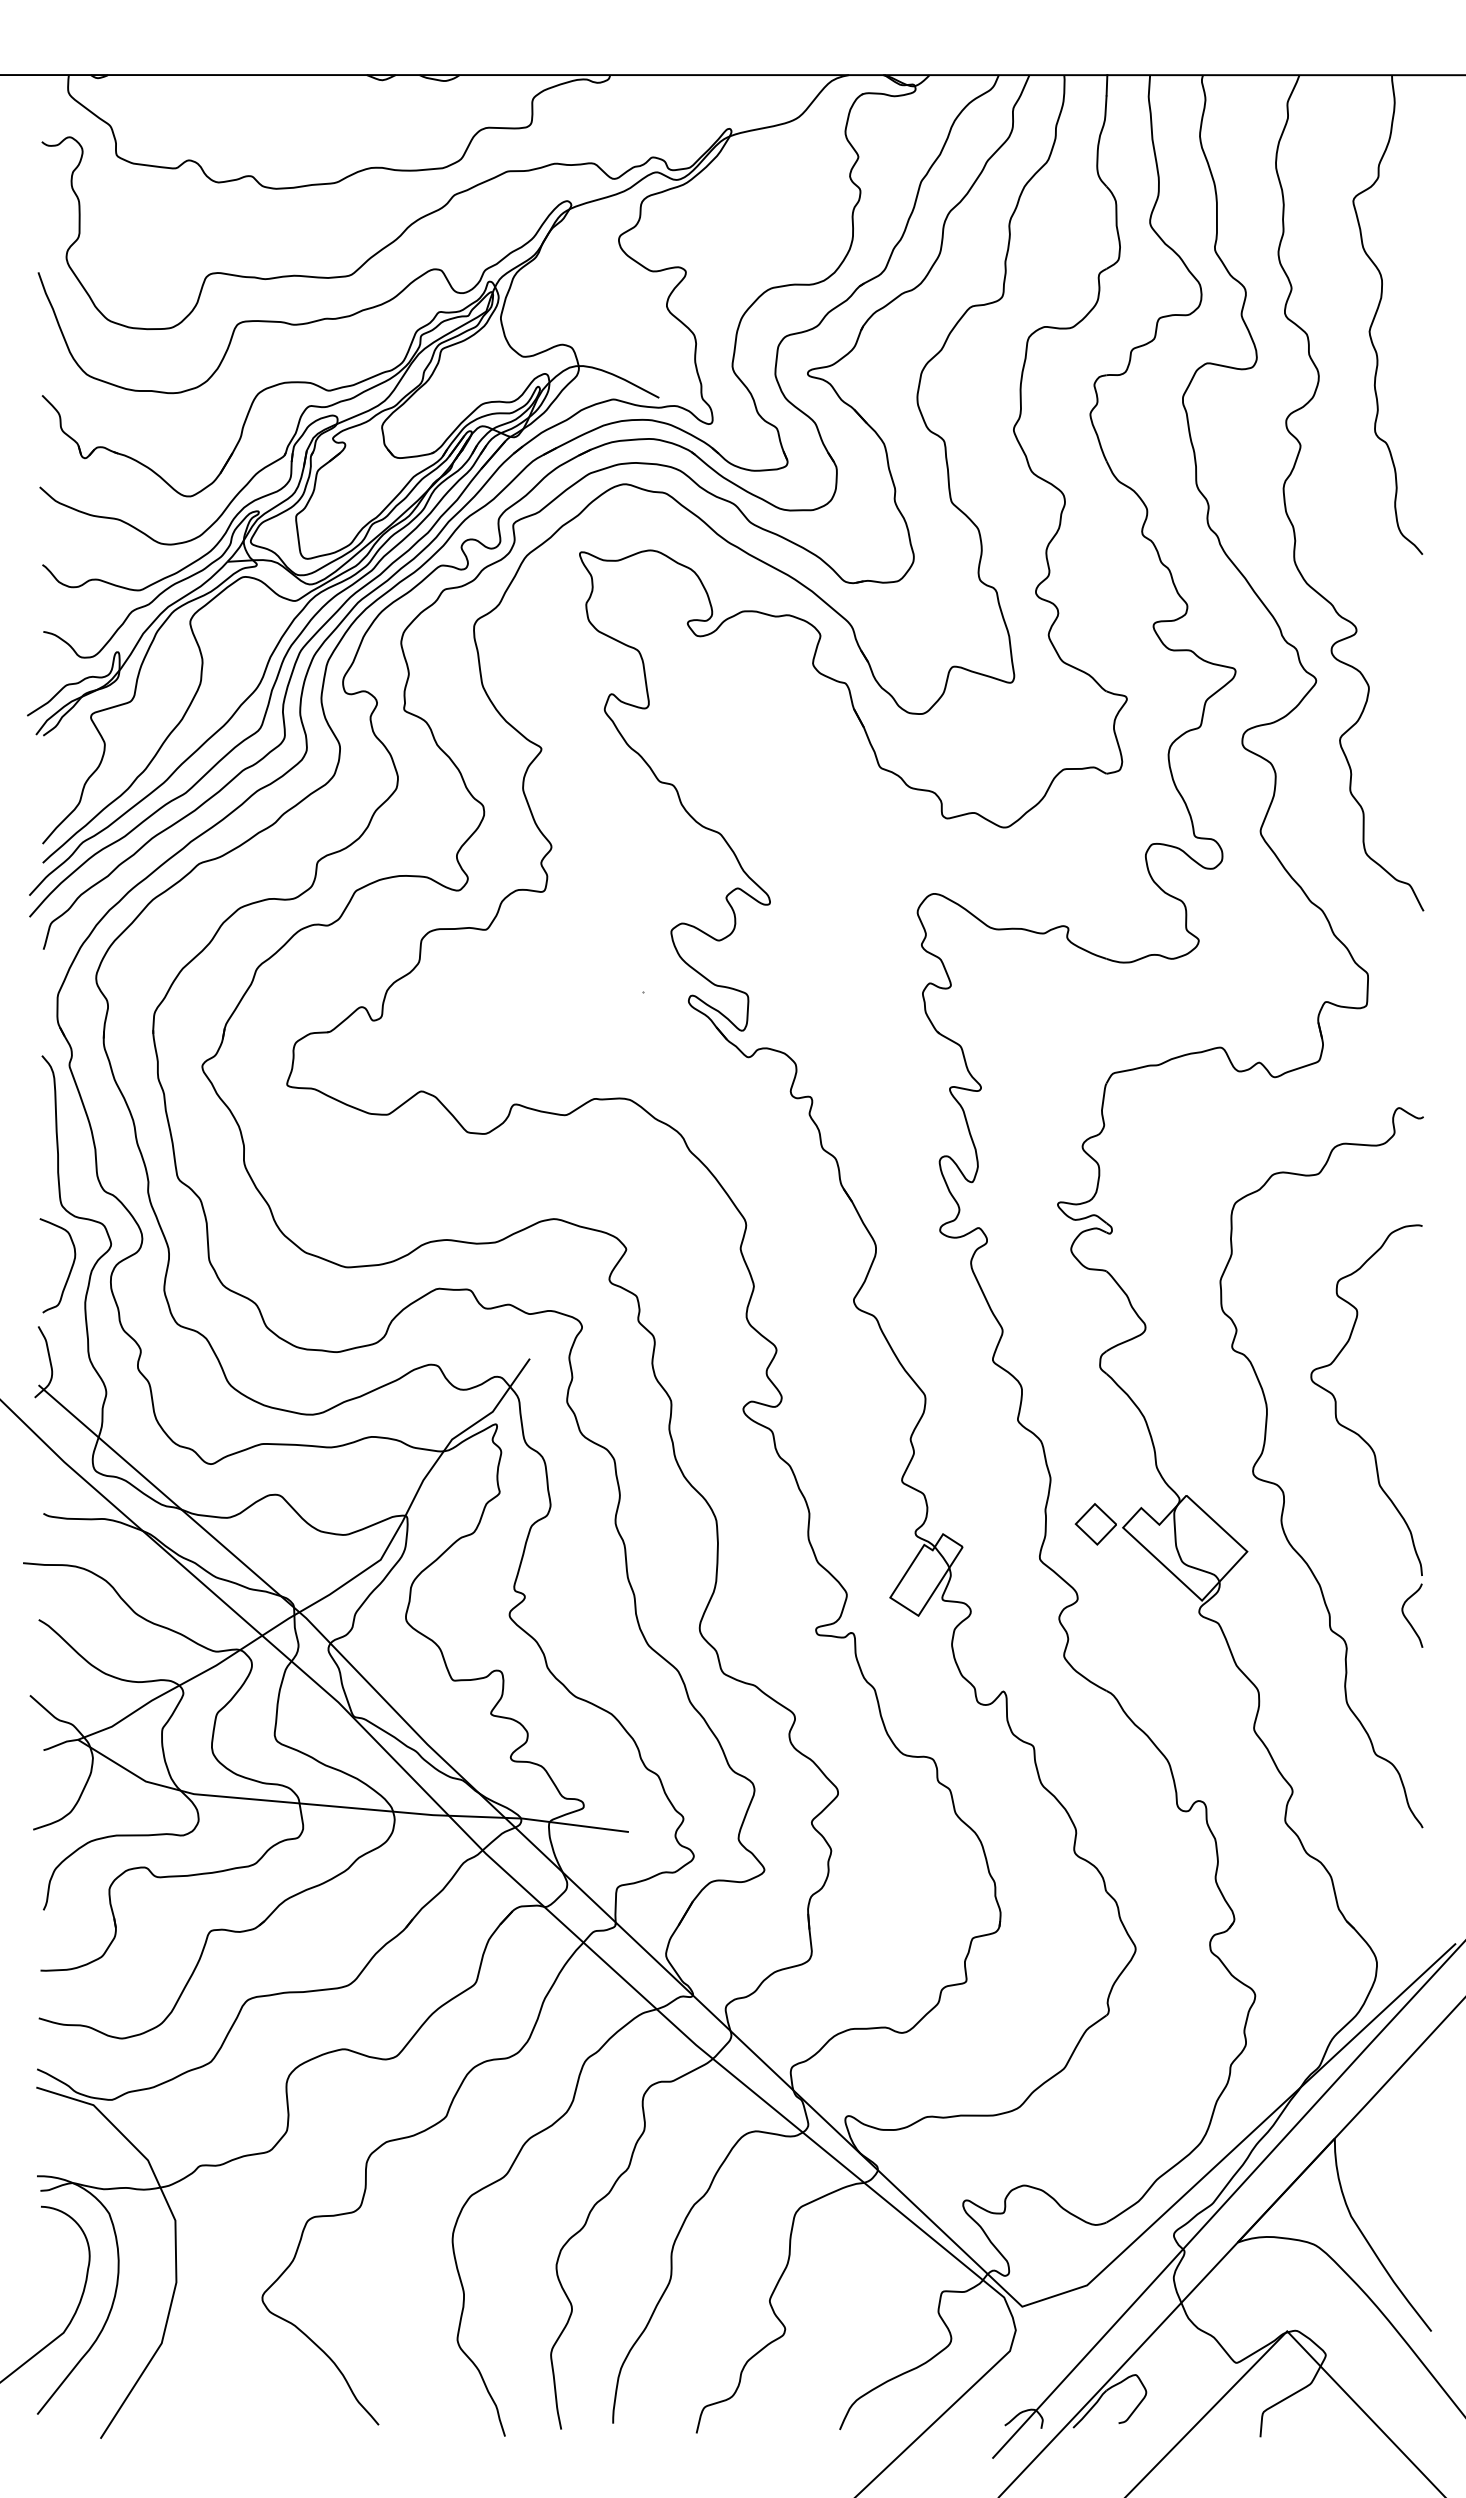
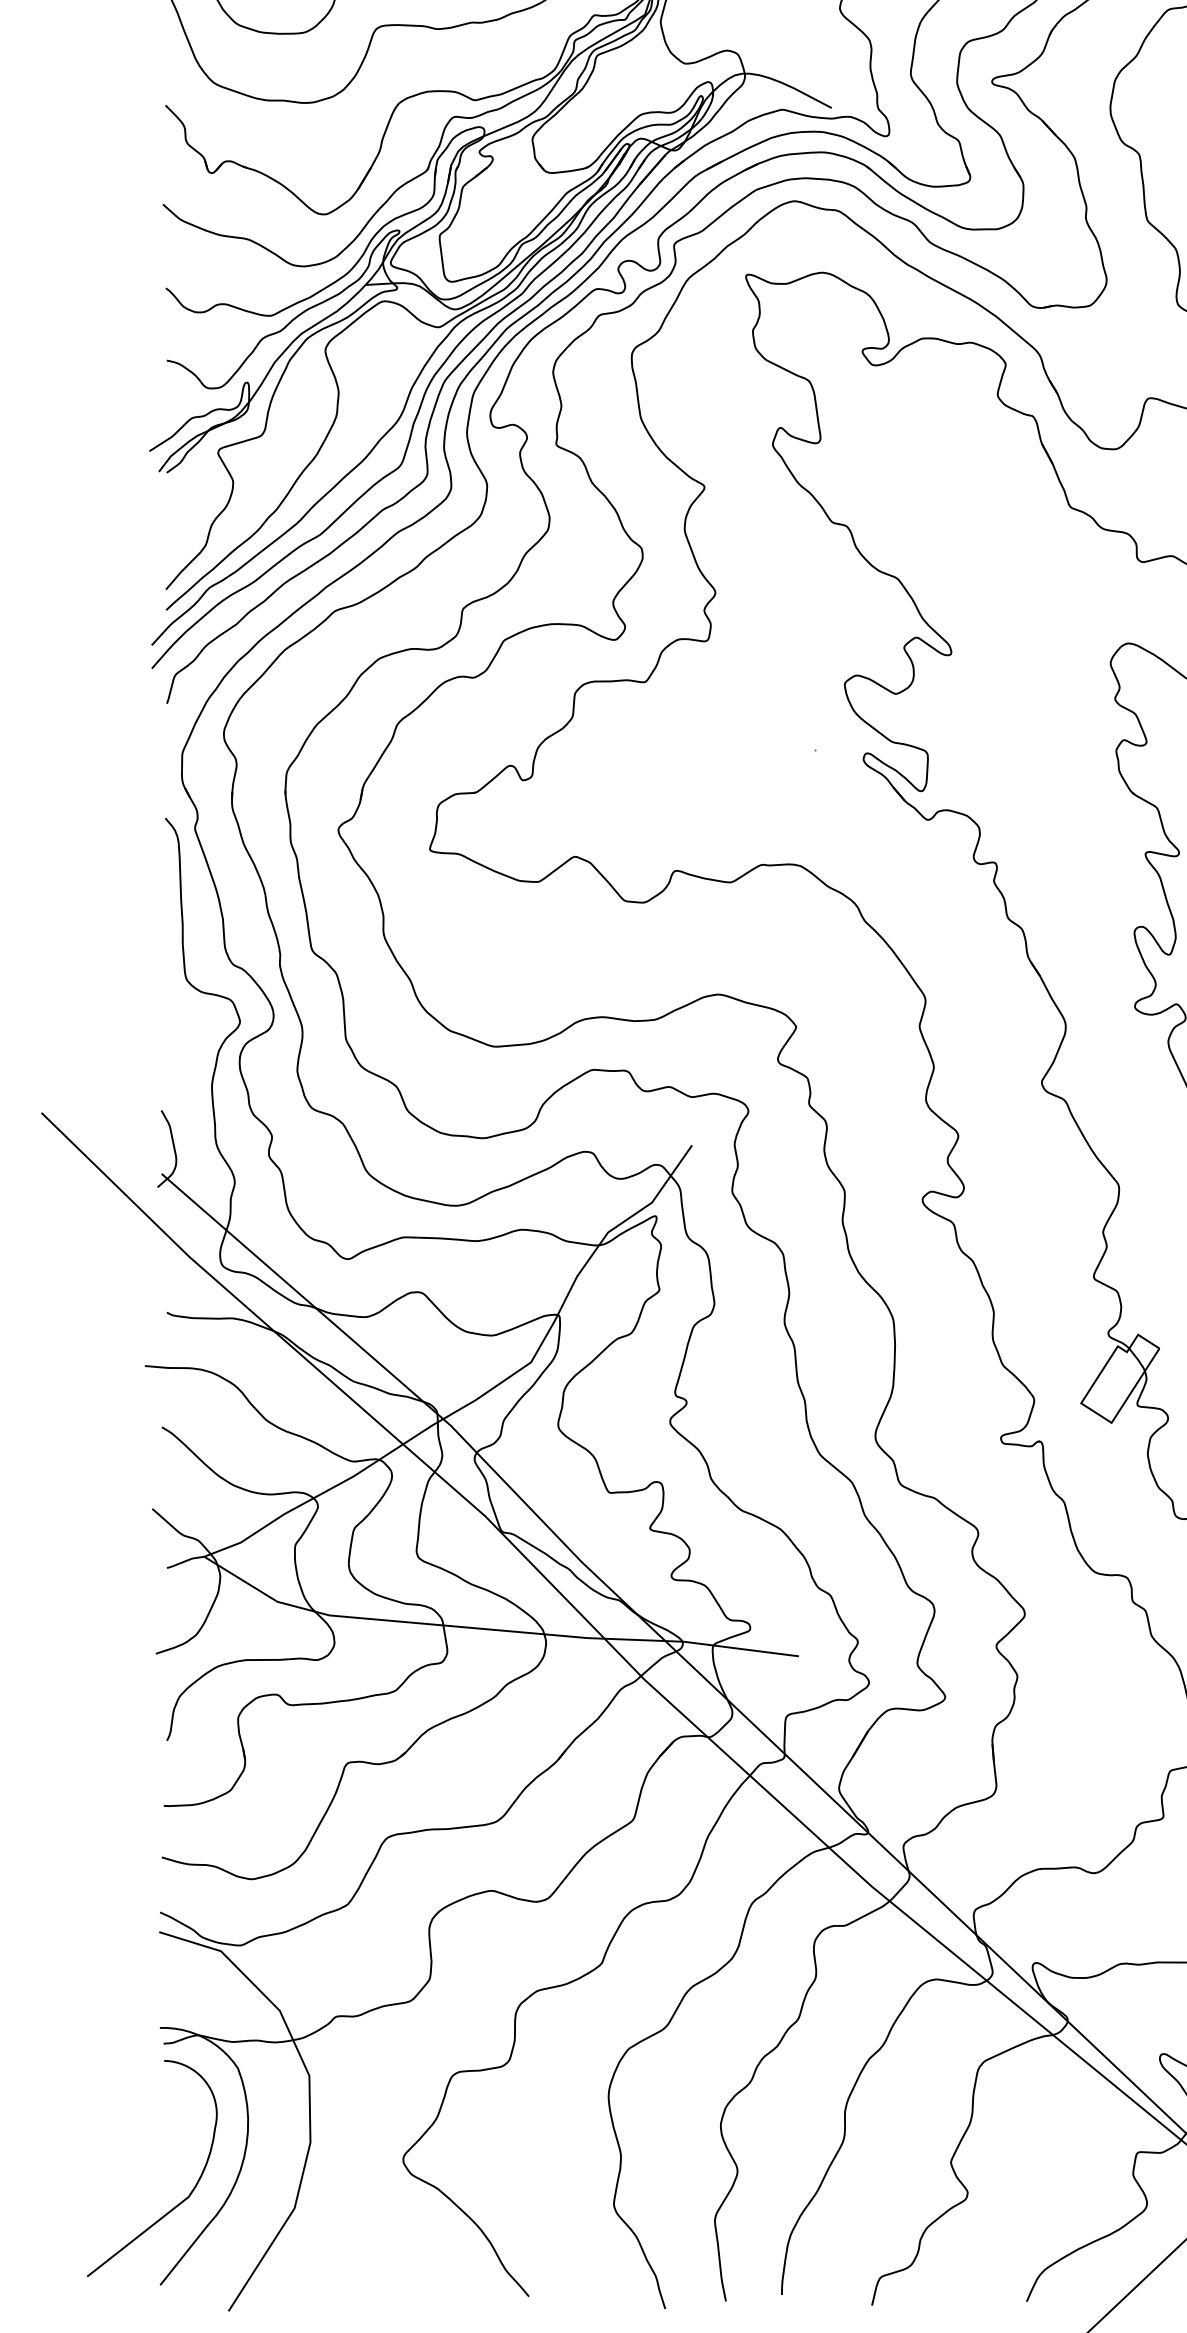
curve: (70, 1268) -> (196, 1047), removed

